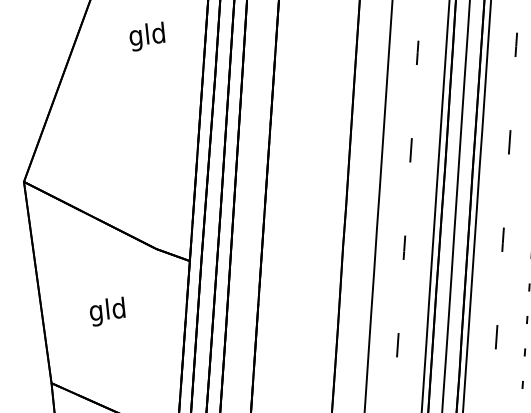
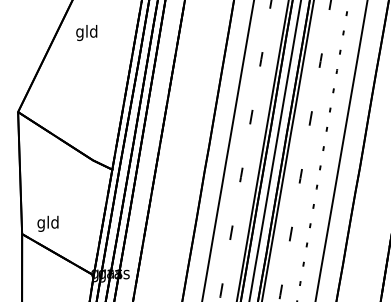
text: (146, 37) -> (86, 33), moved
text: (106, 311) -> (47, 223), moved

